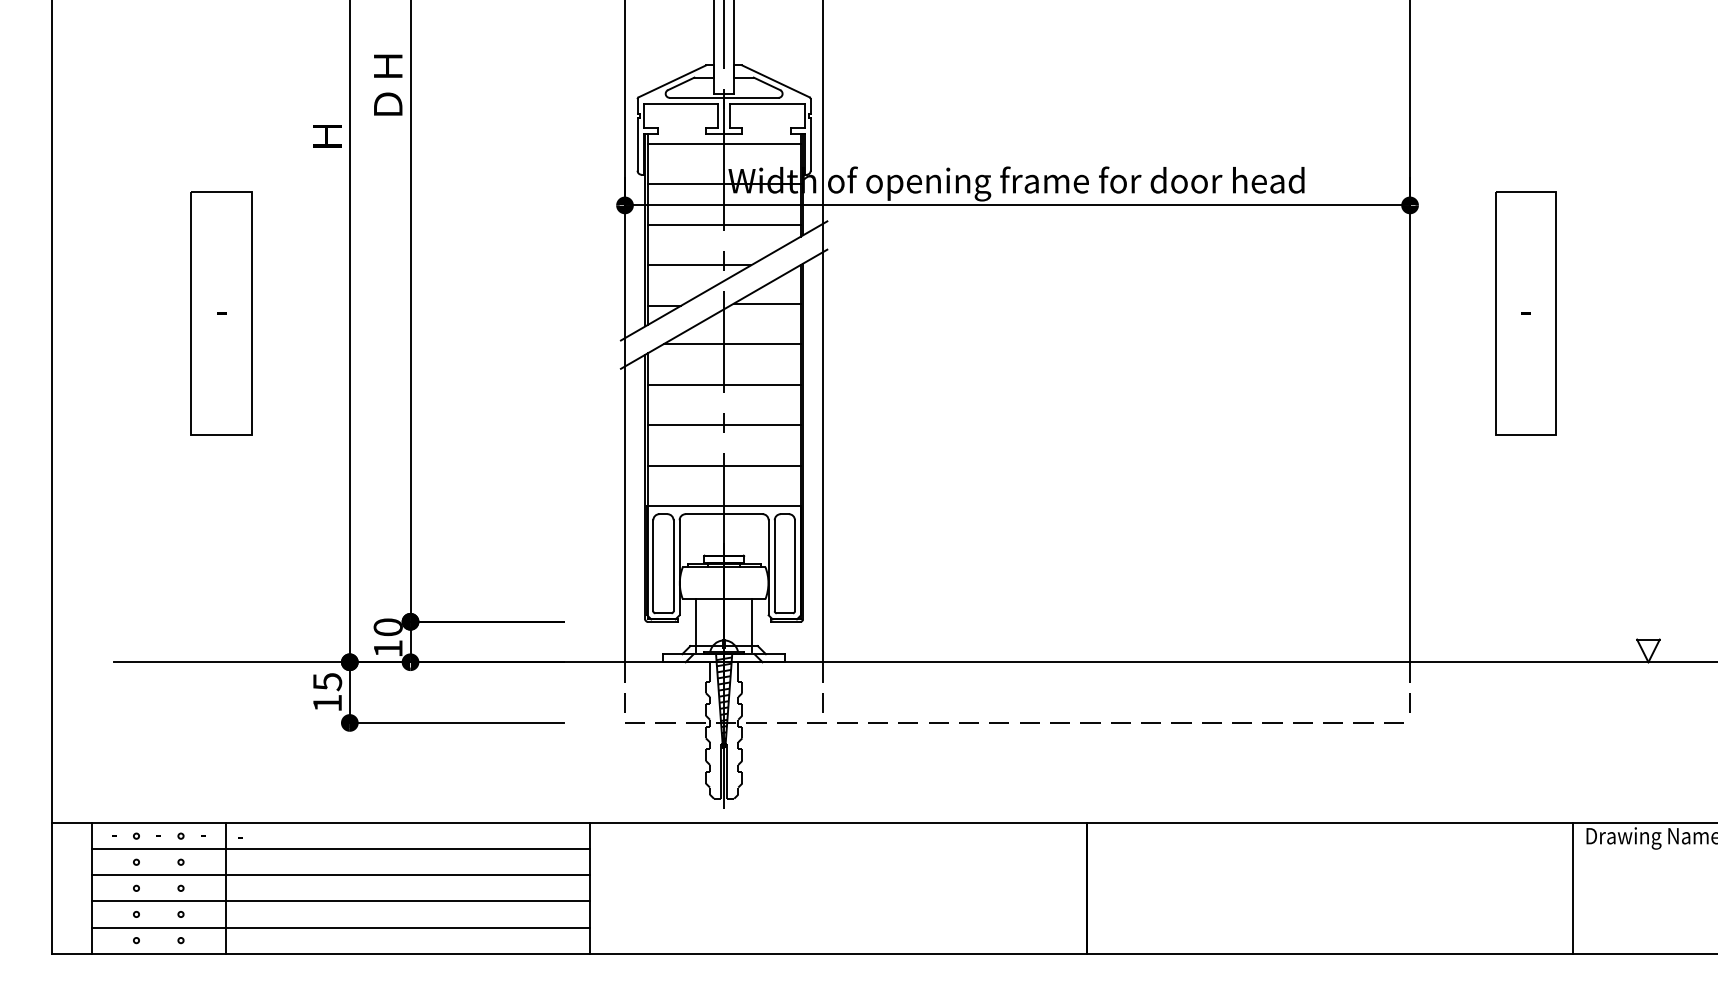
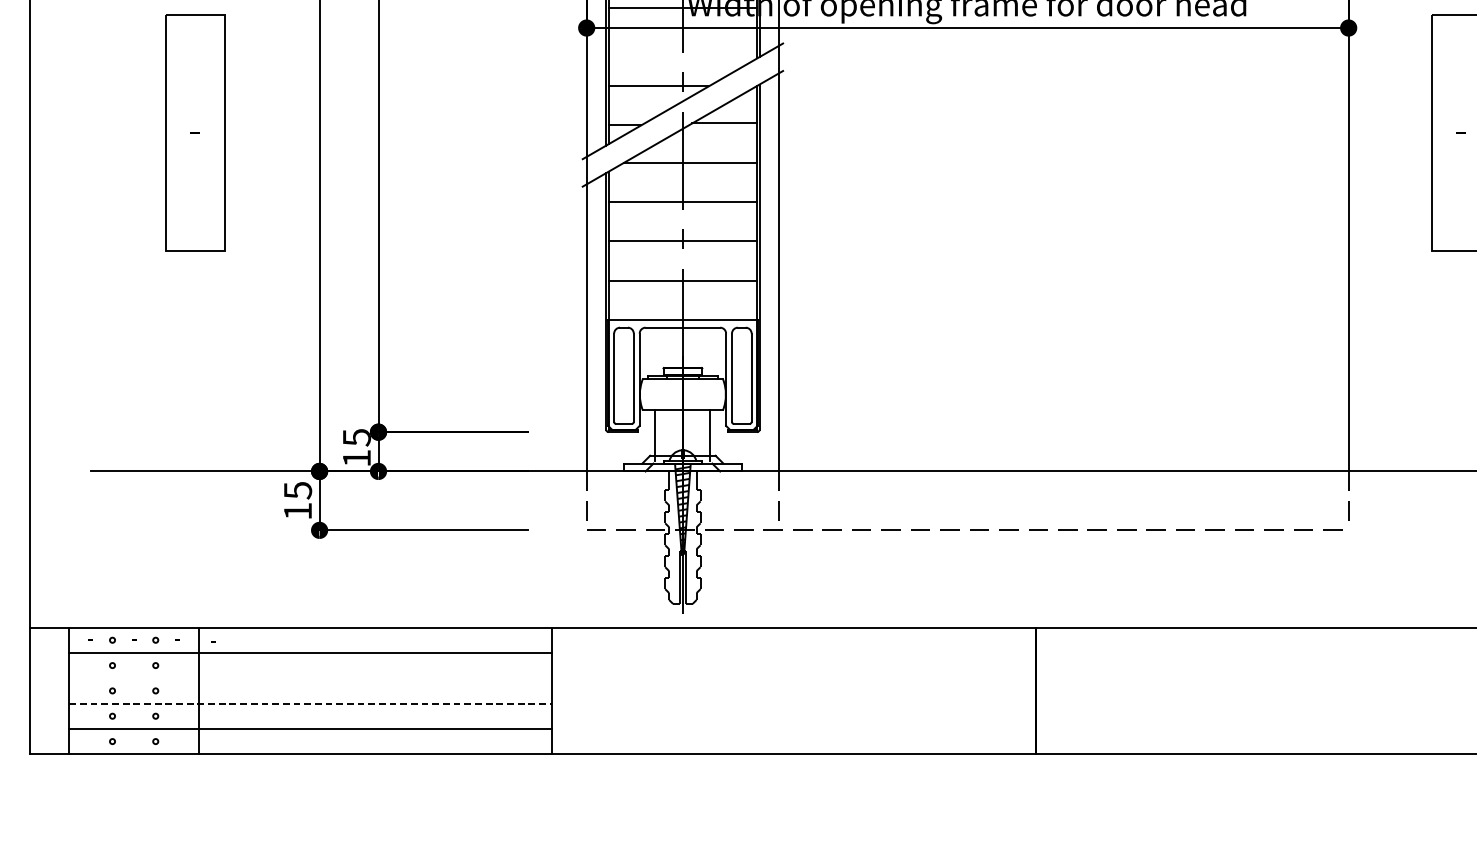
line: (723, 224) -> (682, 46), removed
text: (387, 627) -> (356, 437), 10 -> 15
line: (340, 875) -> (310, 678), removed
line: (340, 901) -> (310, 703), solid -> dashed

